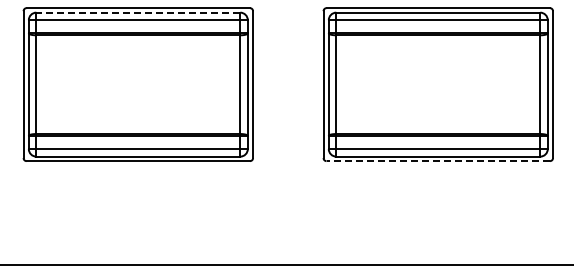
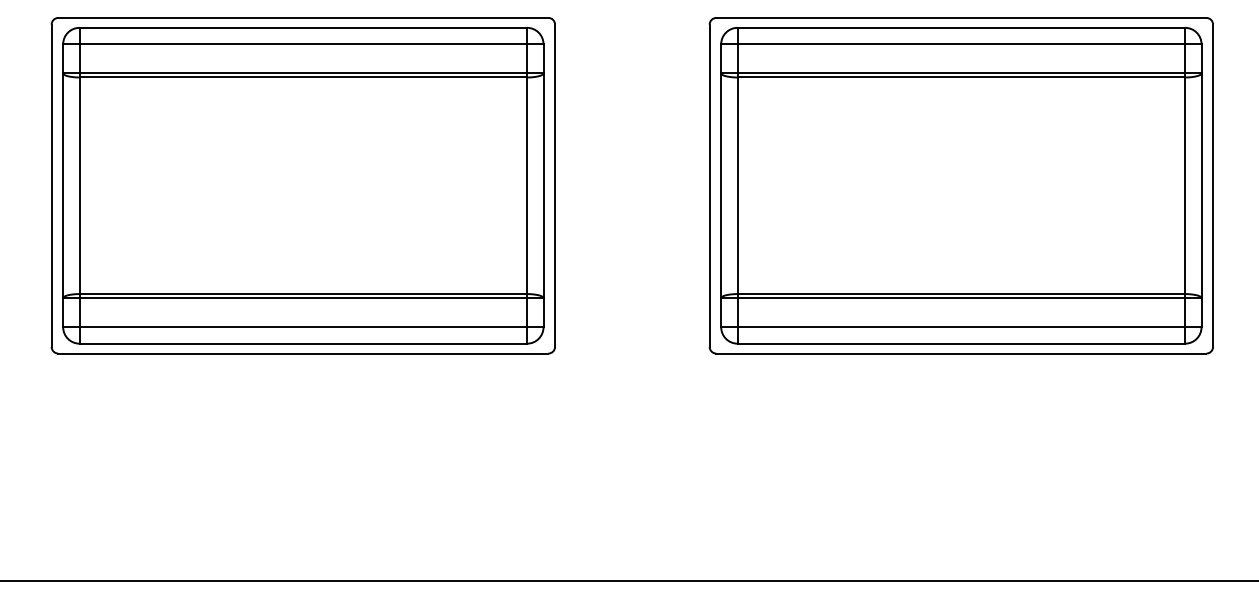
line: (138, 12) -> (303, 27), dashed -> solid
line: (438, 161) -> (961, 354), dashed -> solid

